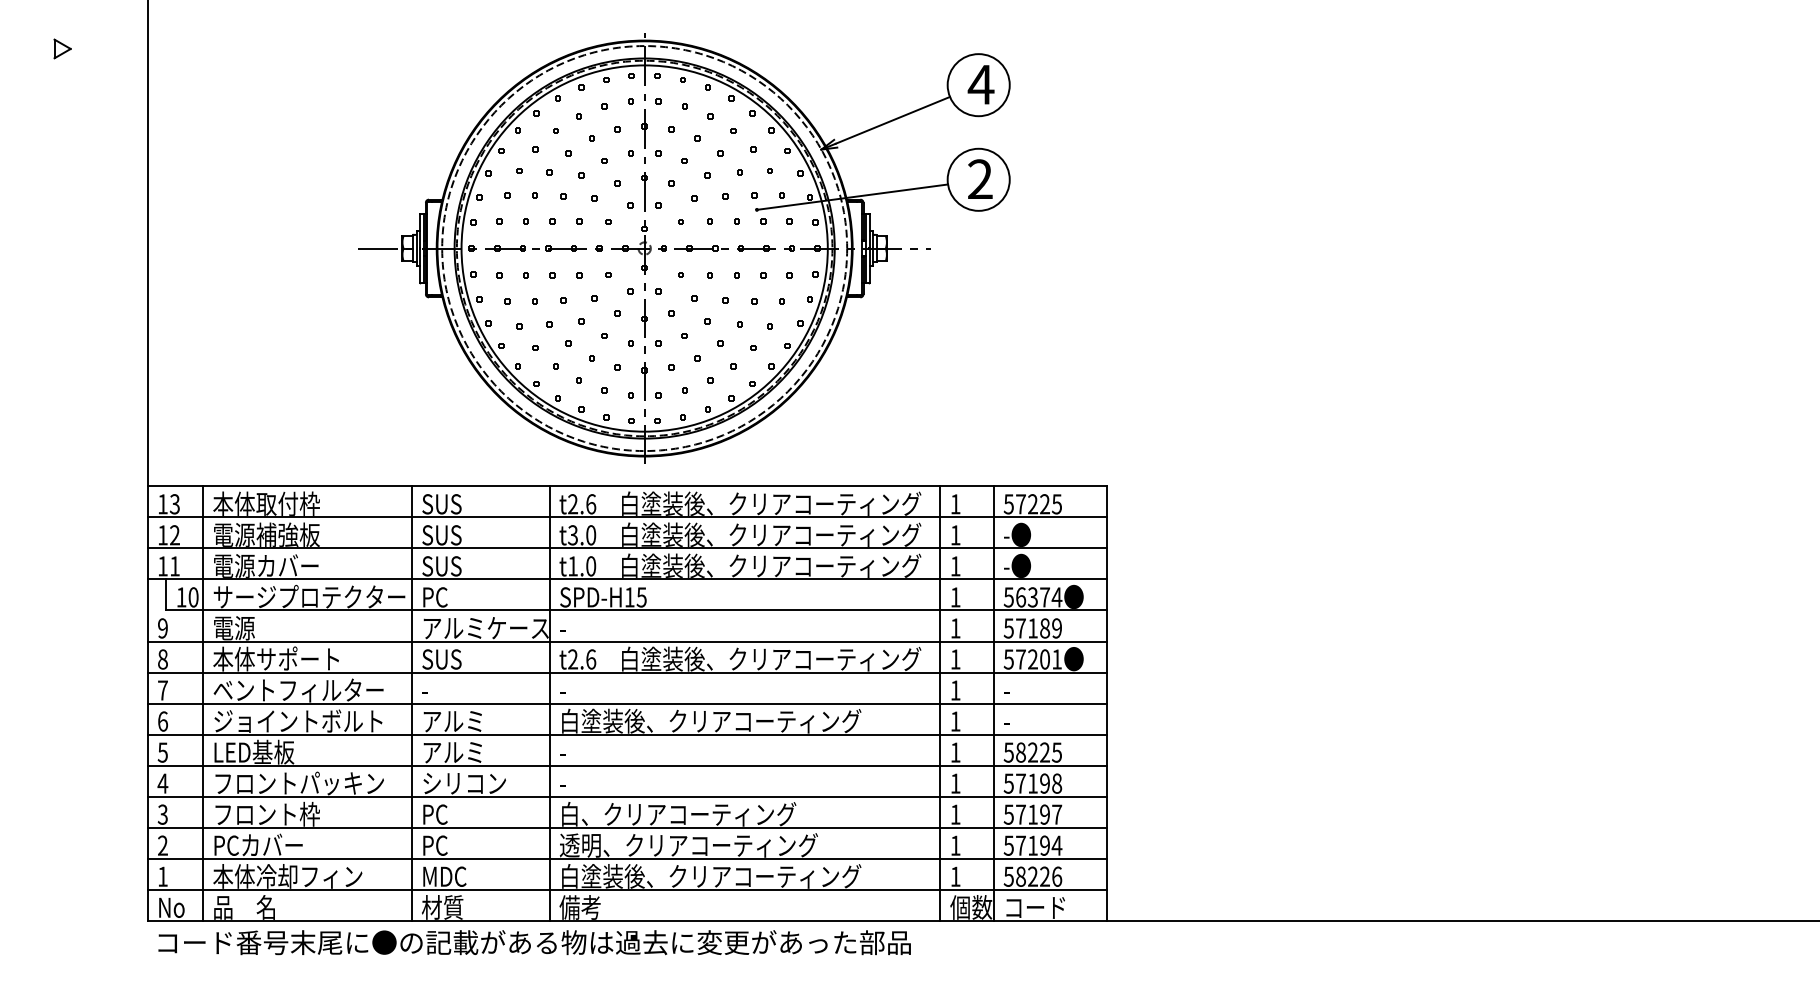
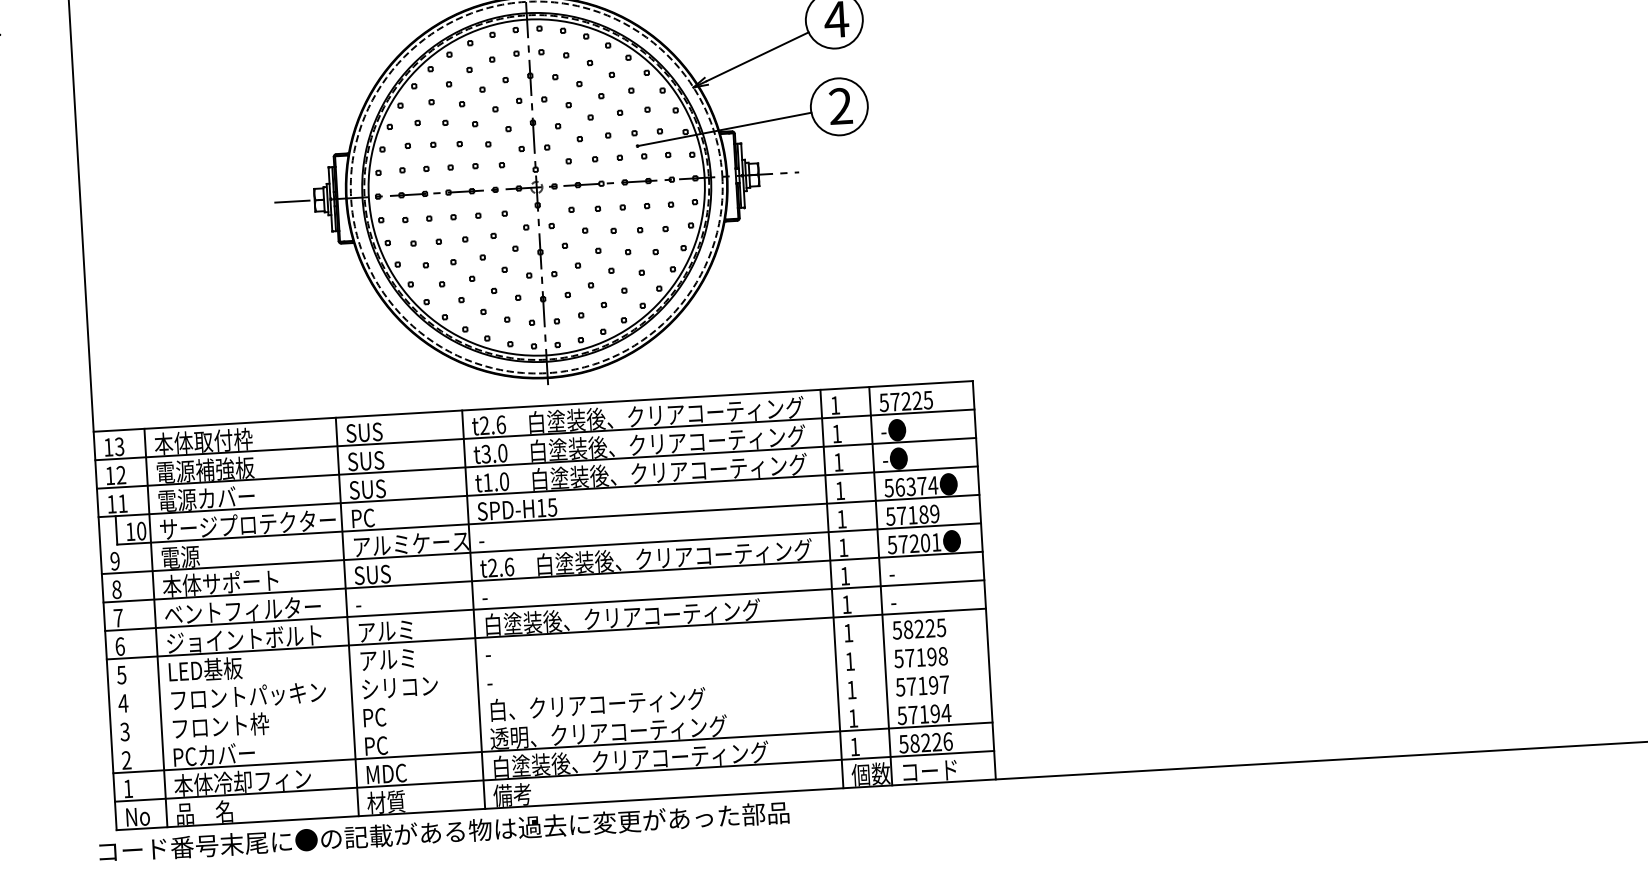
line: (626, 765) -> (547, 662), removed
line: (626, 796) -> (549, 690), removed
line: (626, 827) -> (550, 719), removed
text: (534, 942) -> (444, 832), moved

